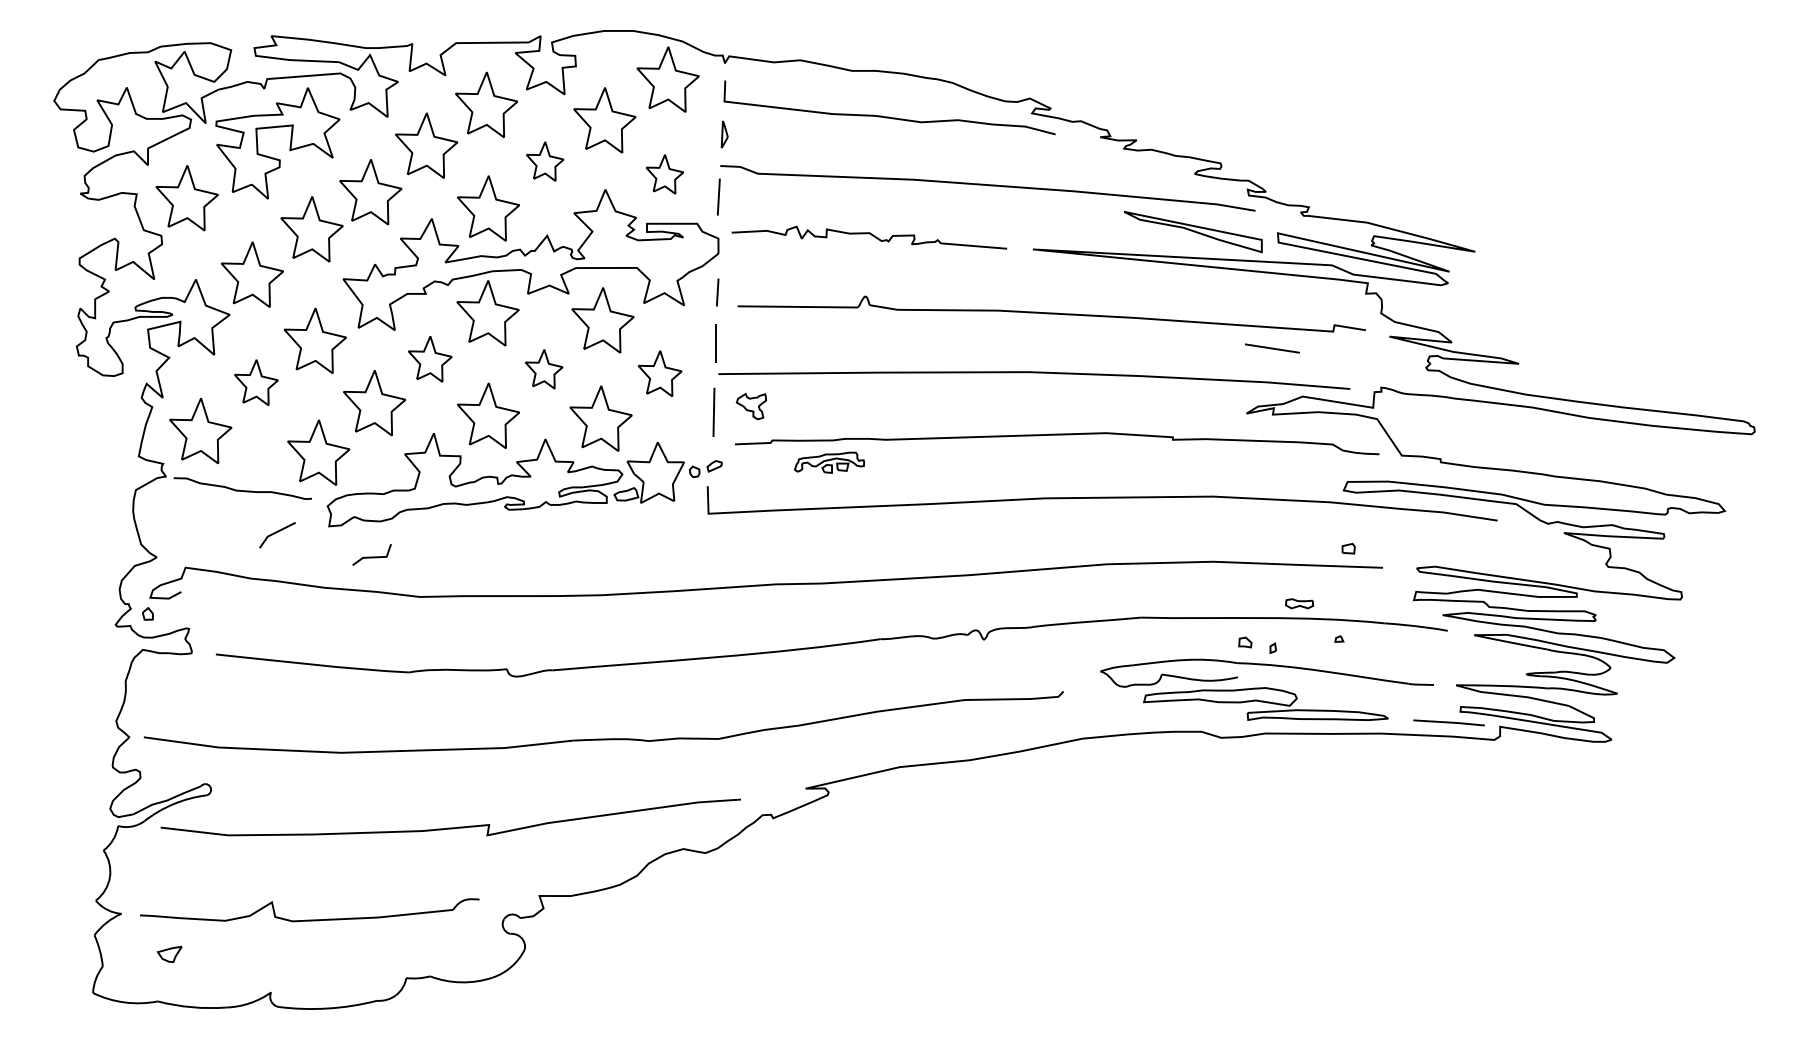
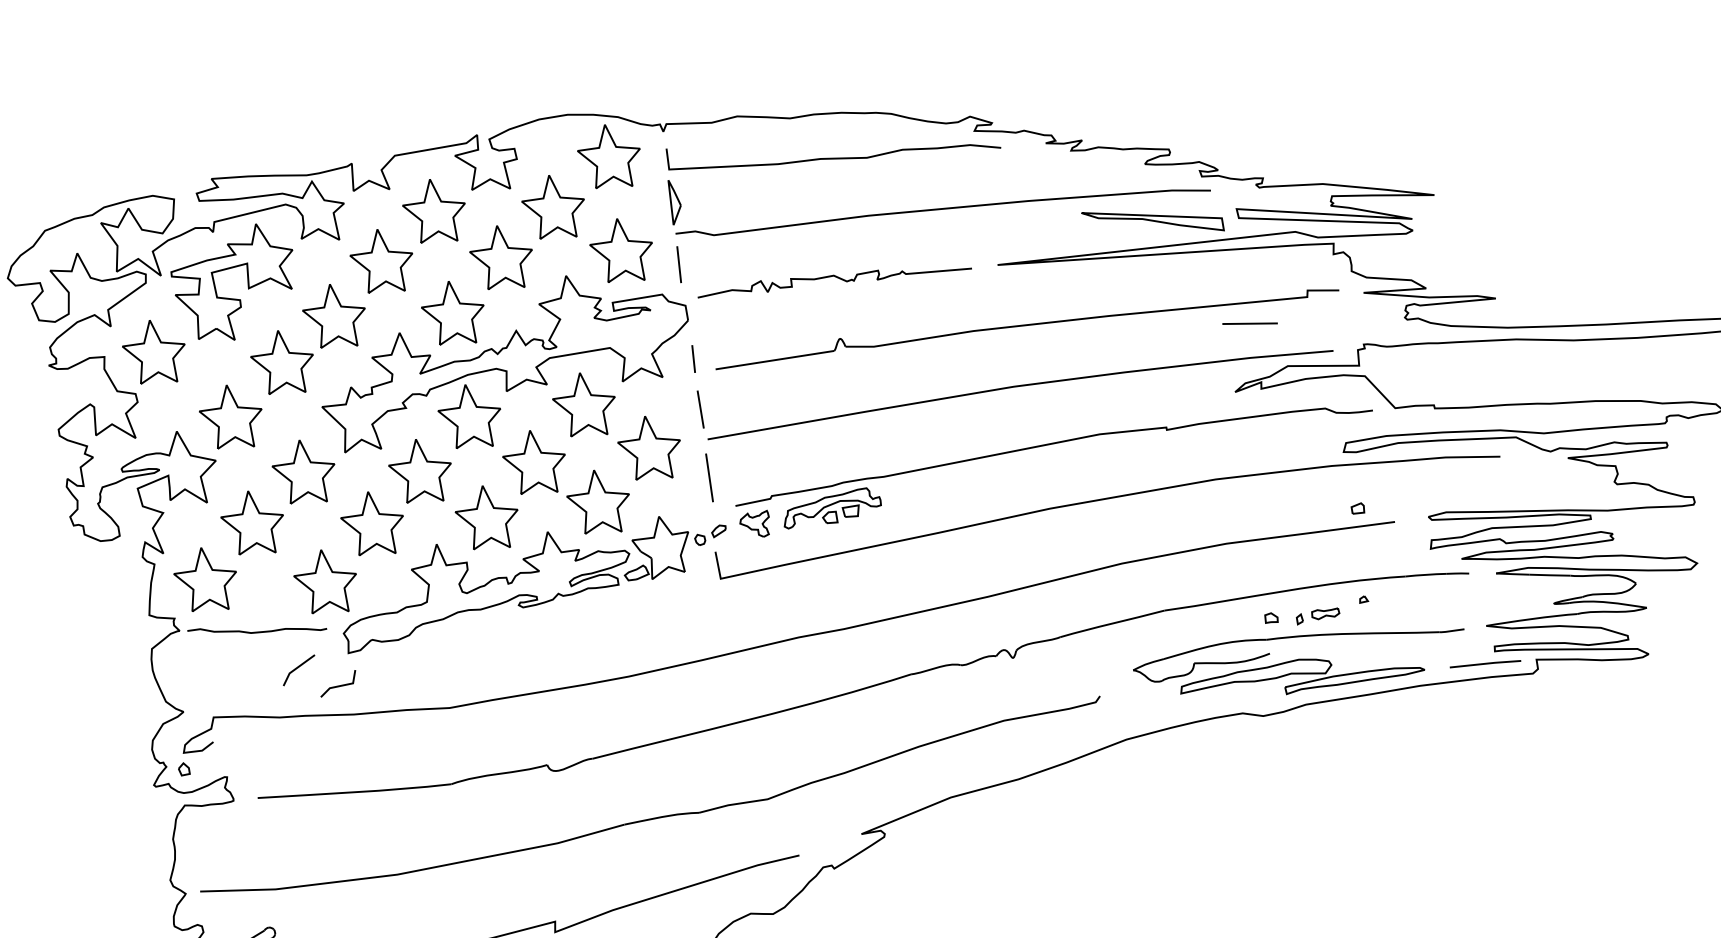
part: (724, 134) -> (674, 202), size x1.67
part: (544, 161) -> (501, 258), size x1.67
part: (664, 174) -> (621, 251), size x1.67
part: (429, 359) -> (420, 472), size x1.43
part: (543, 369) -> (534, 463), size x1.67
part: (659, 373) -> (649, 448), size x1.43
part: (256, 382) -> (253, 523), size x1.43
part: (750, 406) -> (754, 525), moved
part: (829, 462) -> (831, 508), size x1.43
line: (371, 556) -> (338, 685), moved
part: (1299, 603) -> (1325, 613), moved

